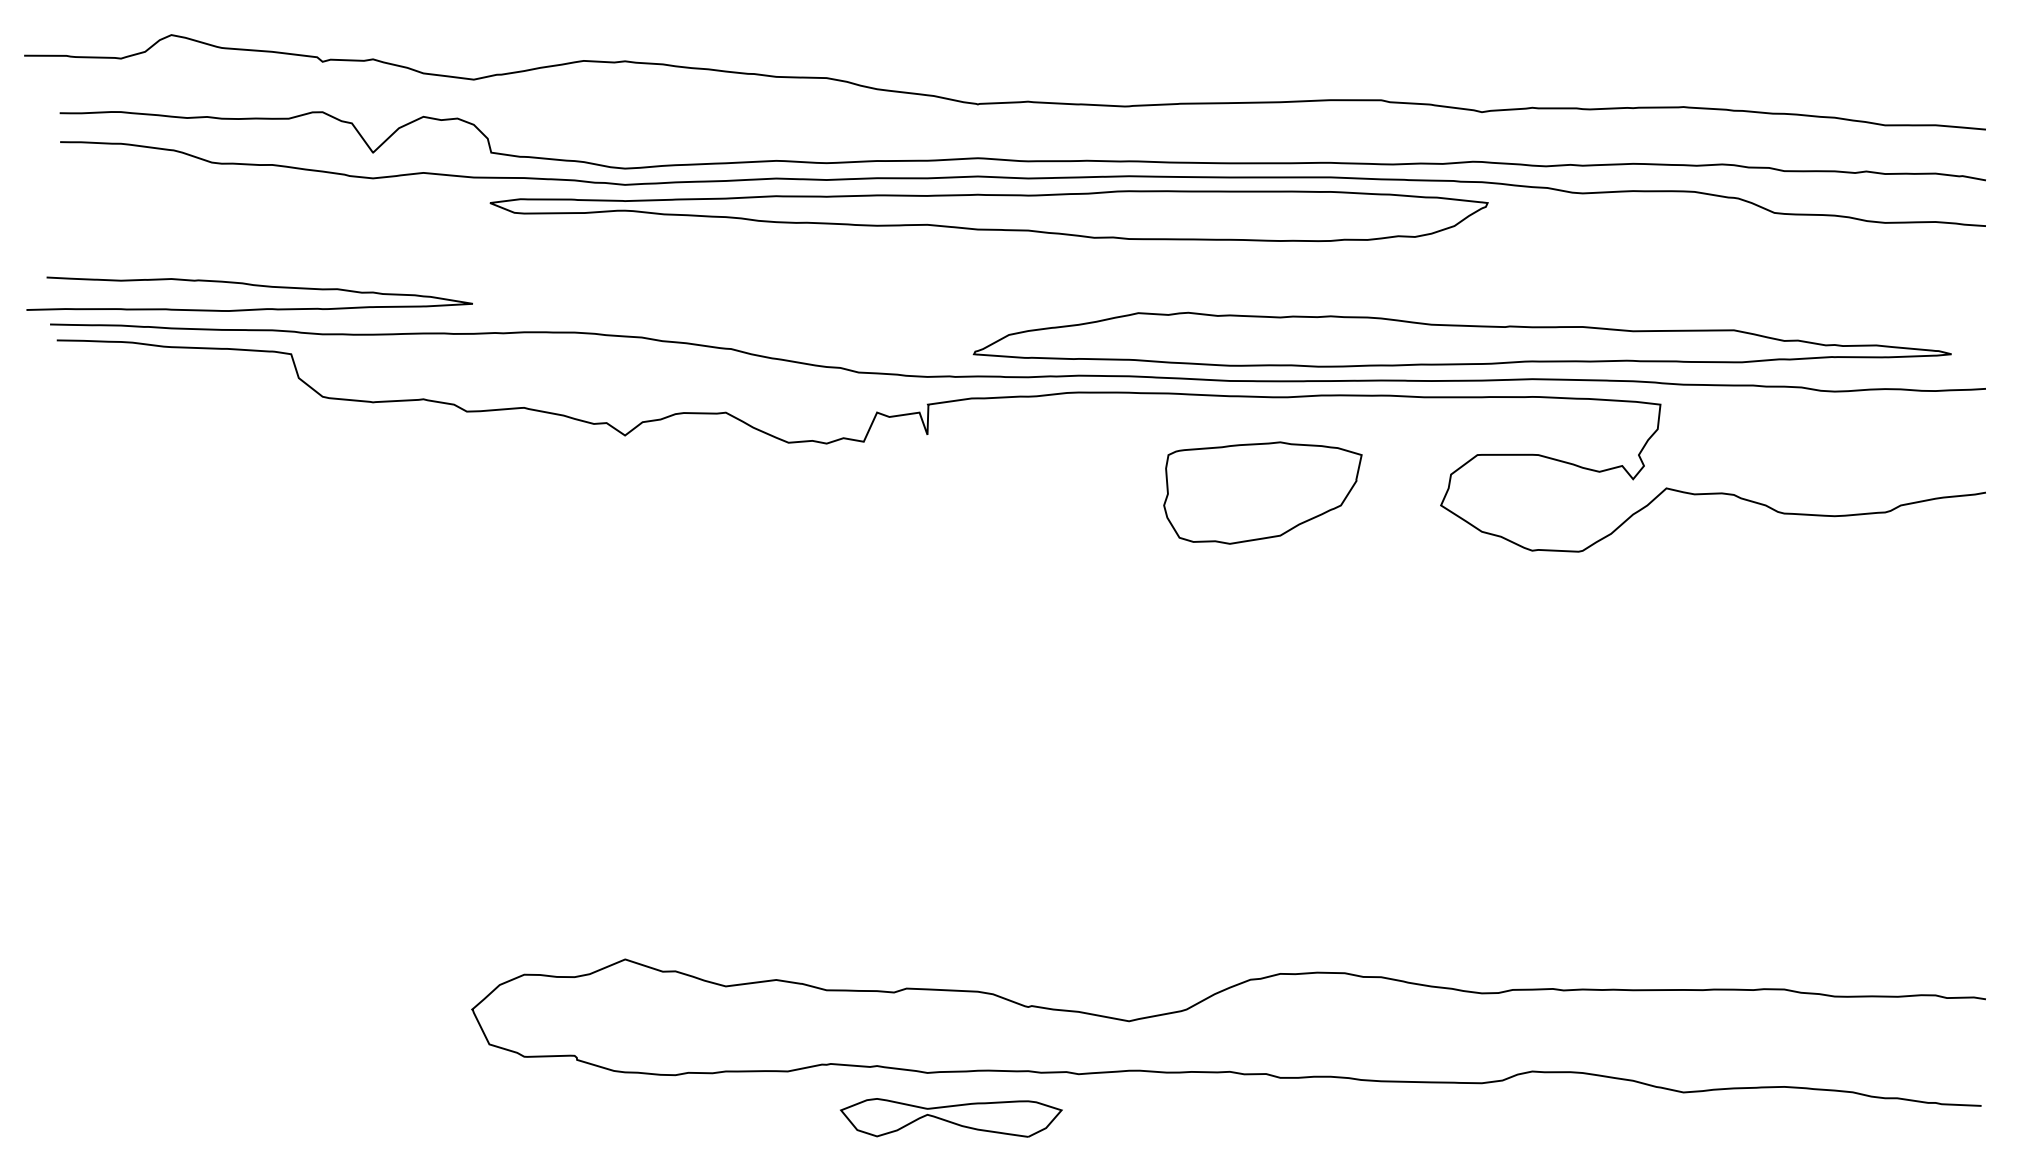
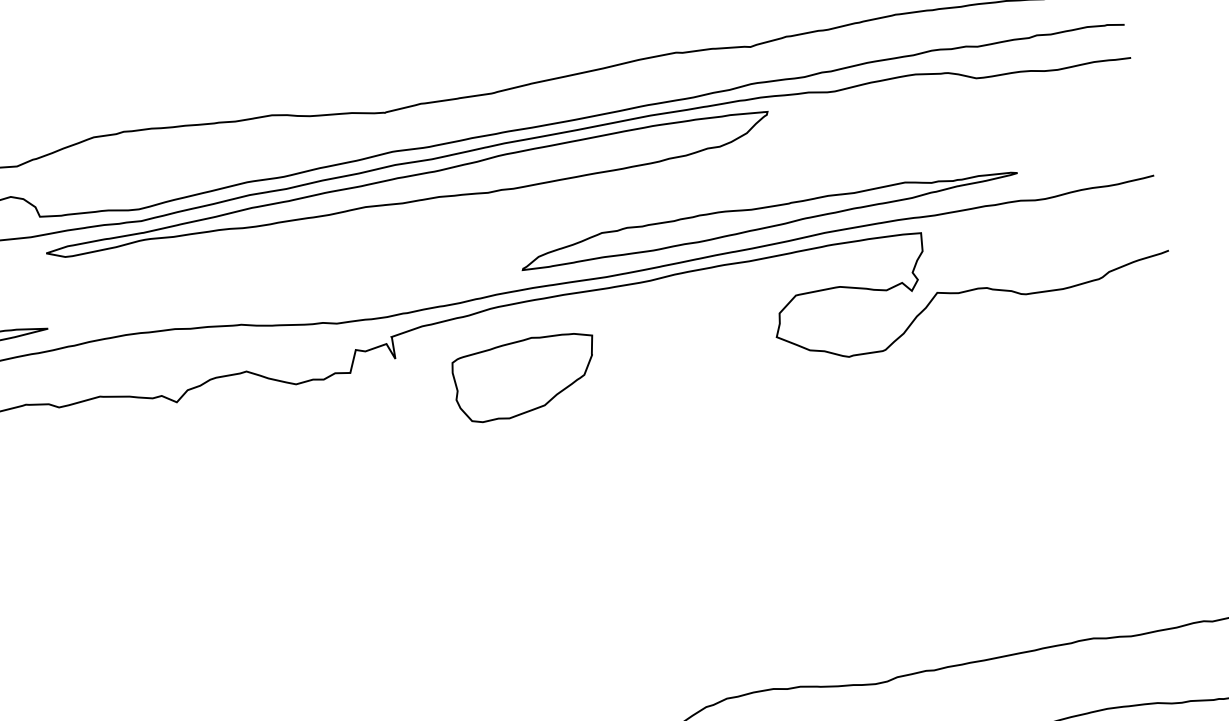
part: (1461, 339) -> (767, 214), size x0.7
part: (1262, 492) -> (525, 376), moved

